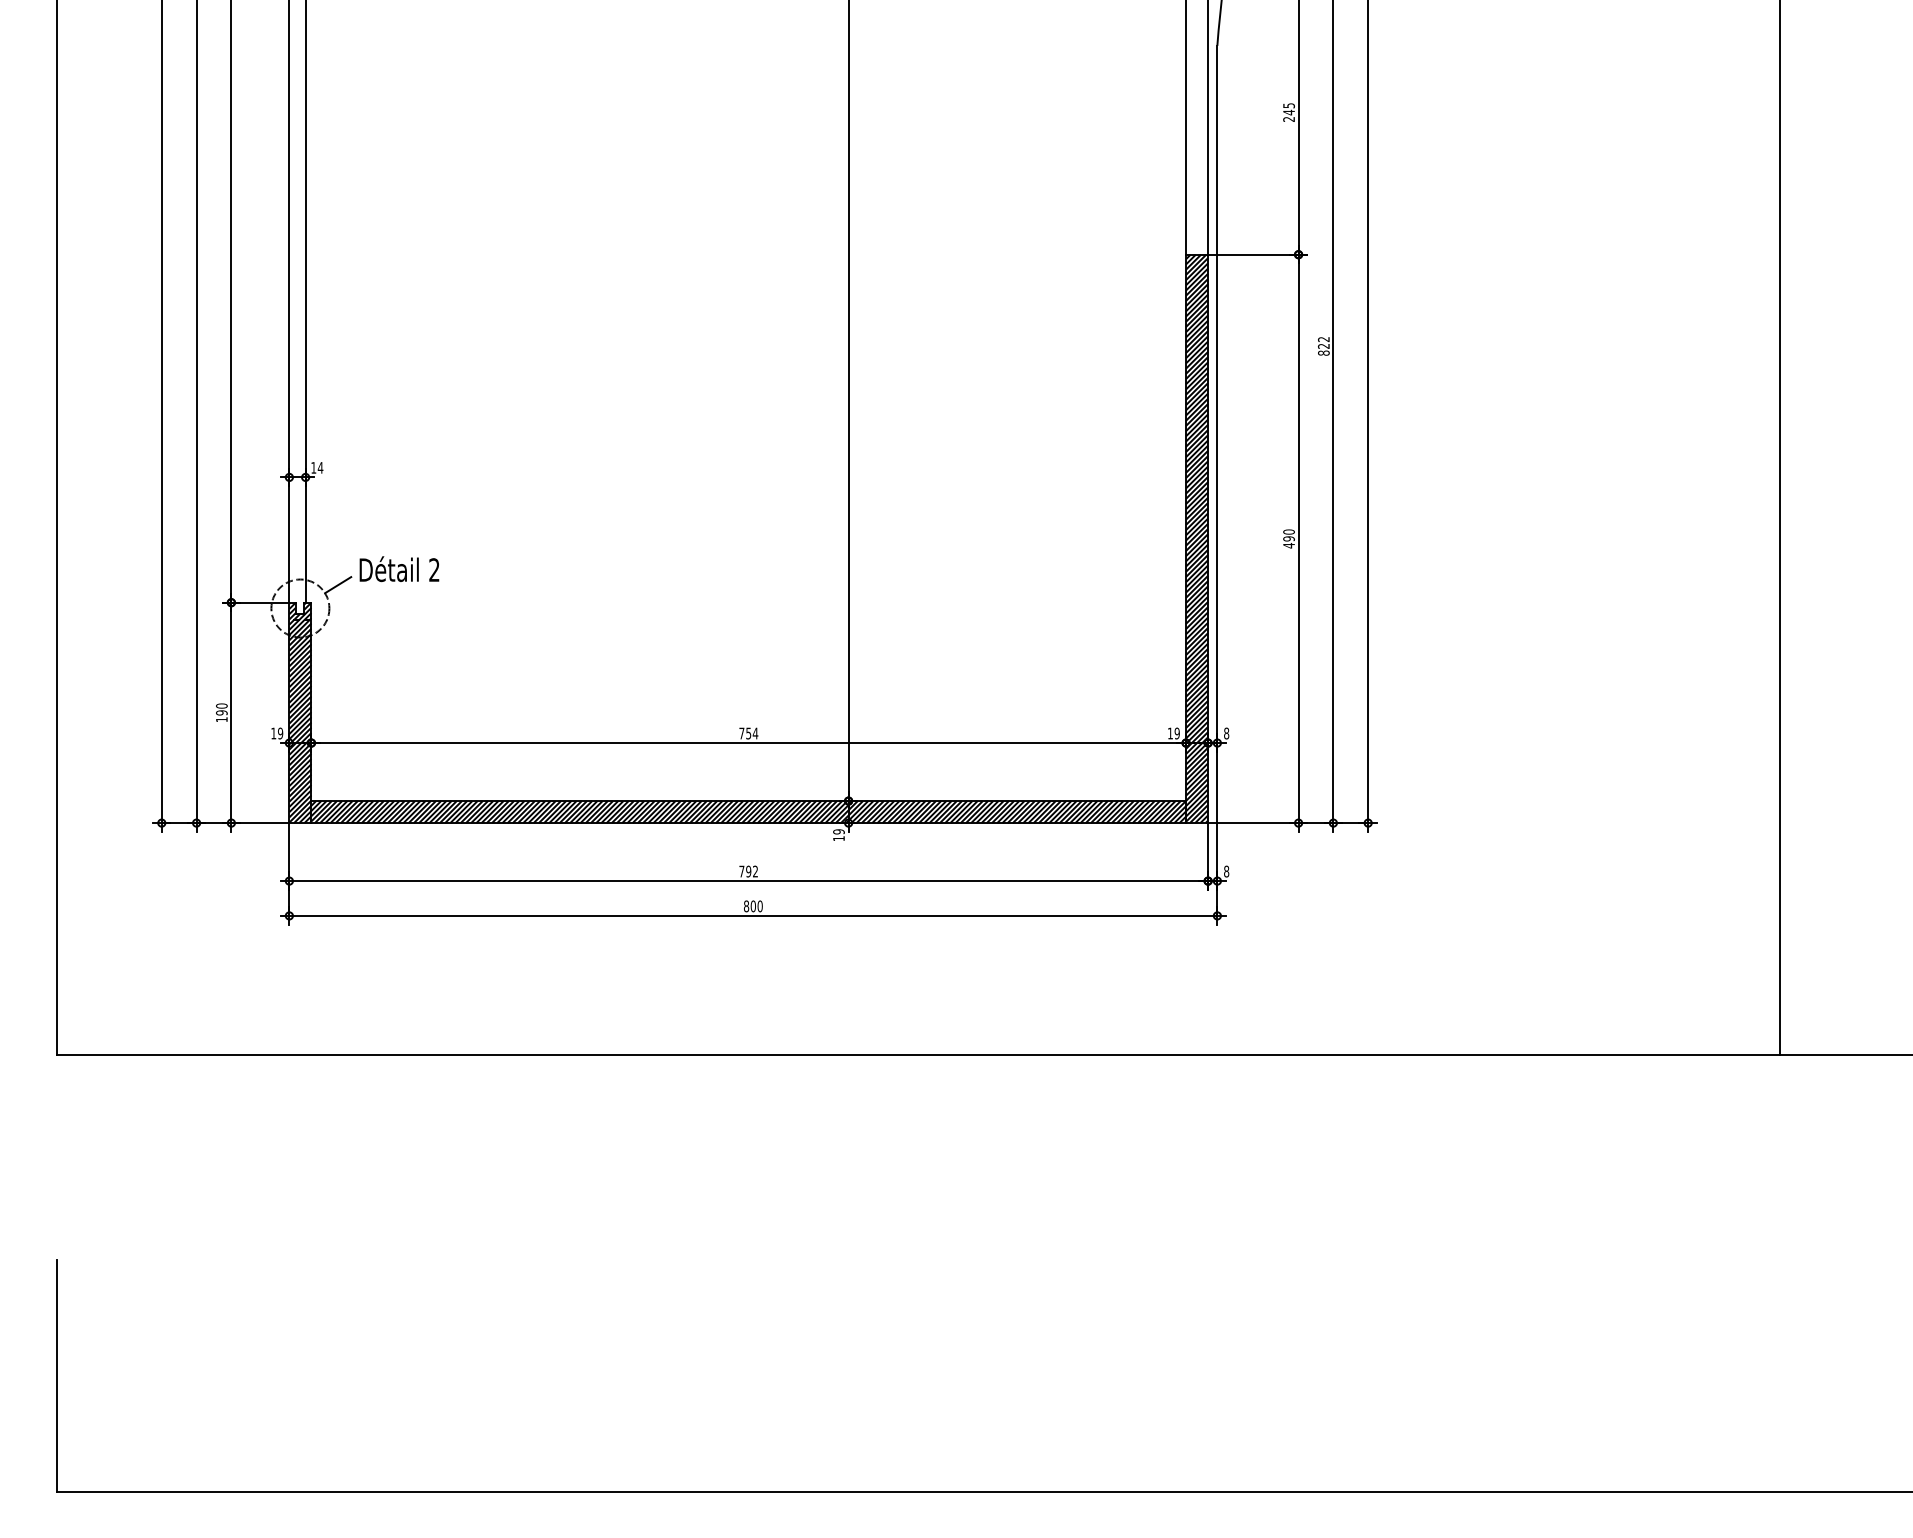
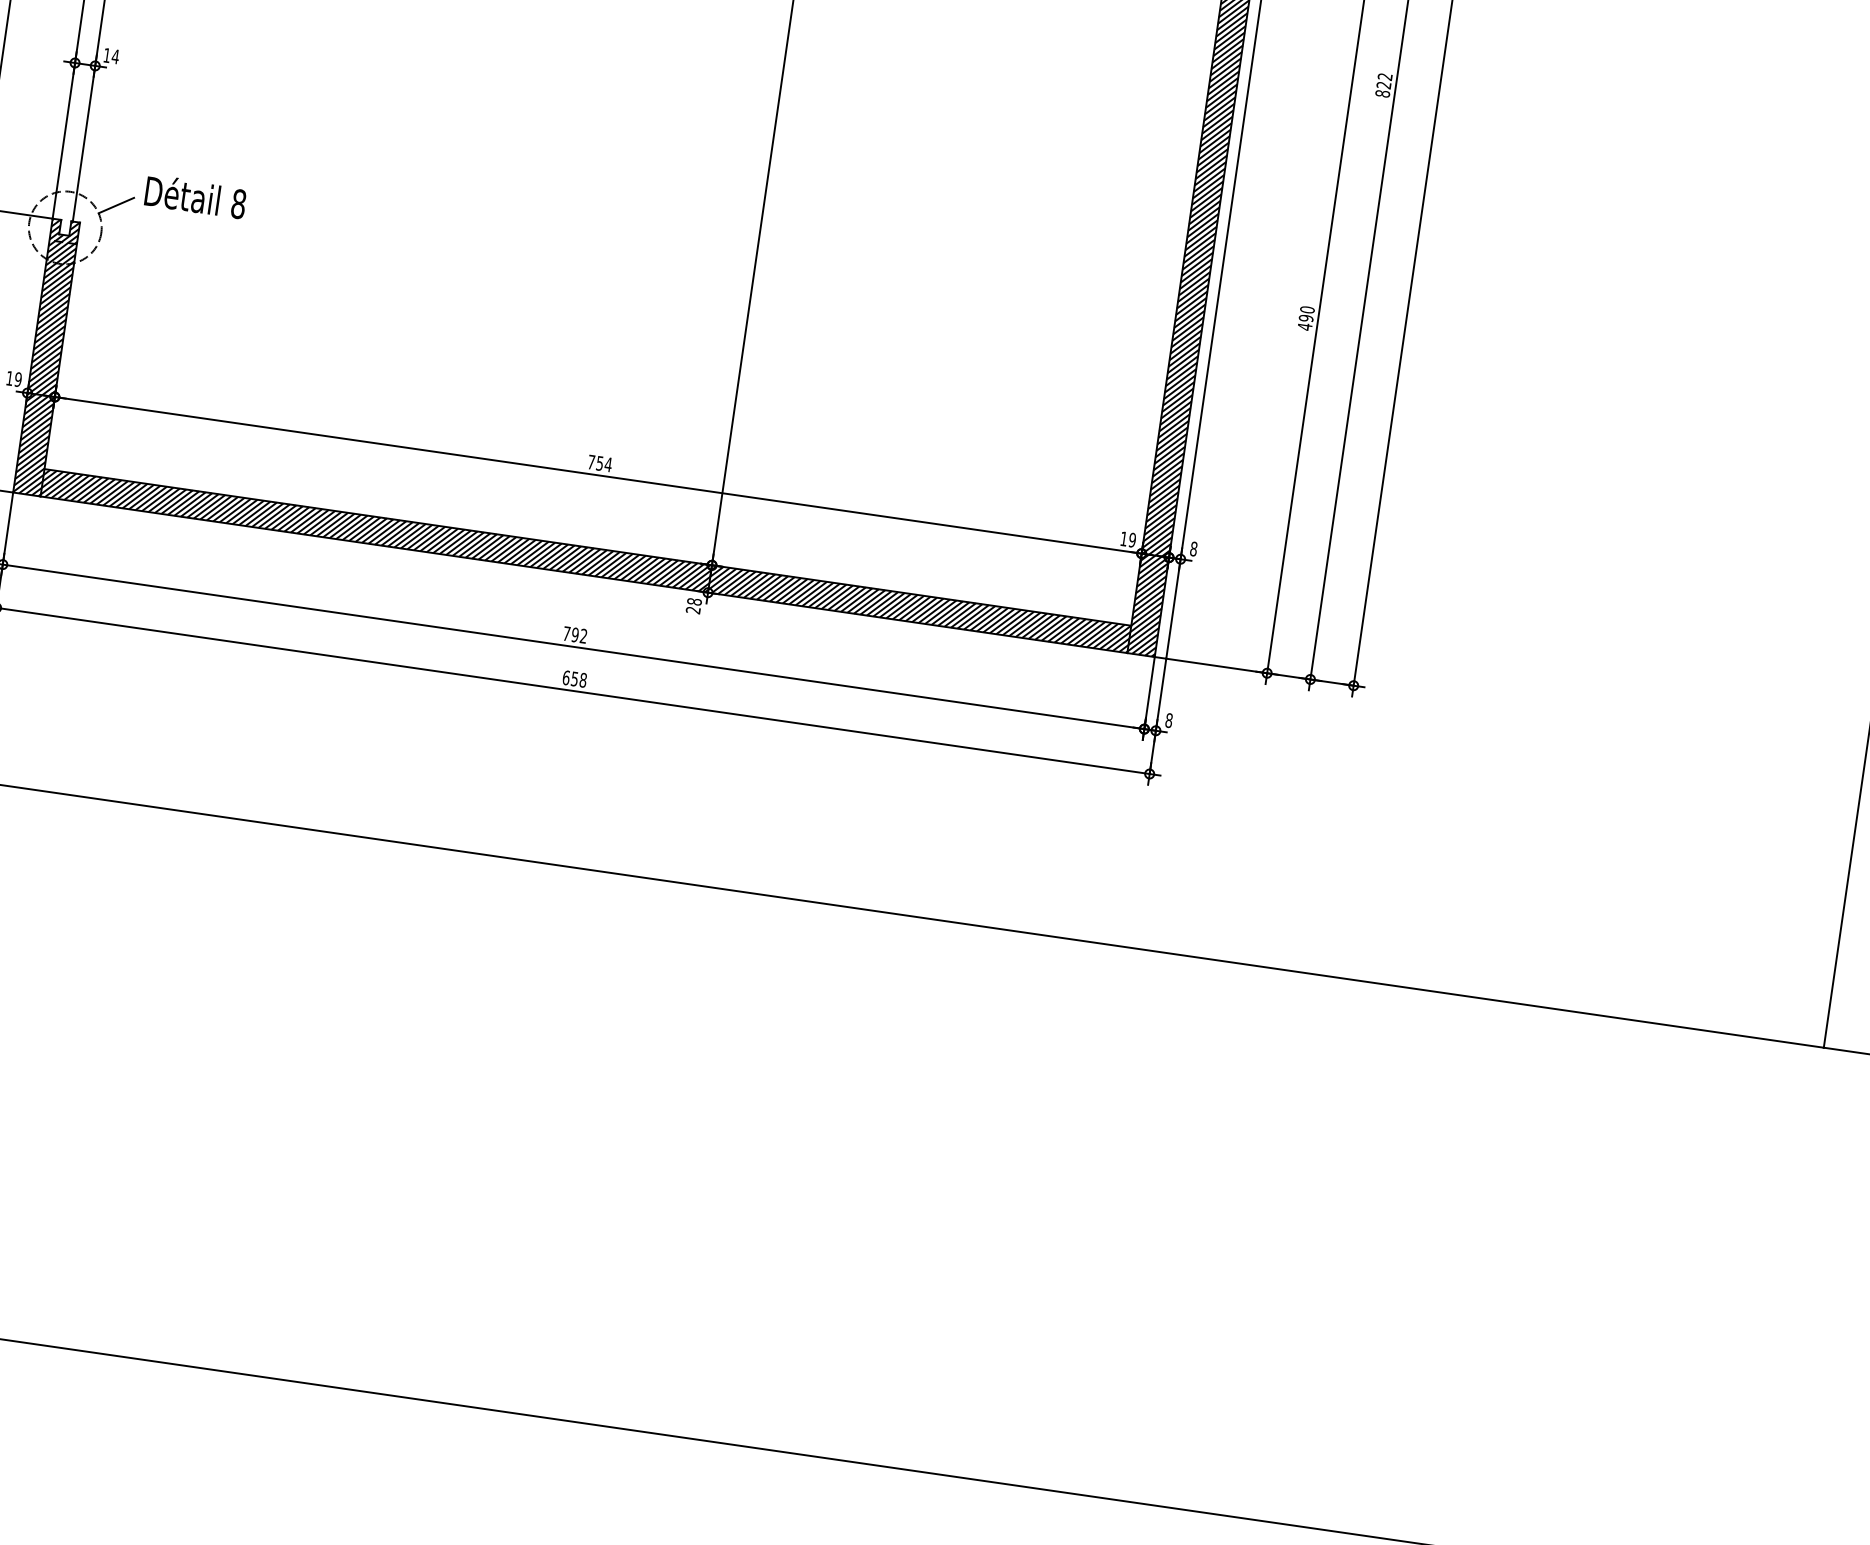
text: (434, 570) -> (238, 204), 2 -> 8
text: (838, 835) -> (693, 606), 19 -> 28
text: (753, 906) -> (574, 679), 800 -> 658

